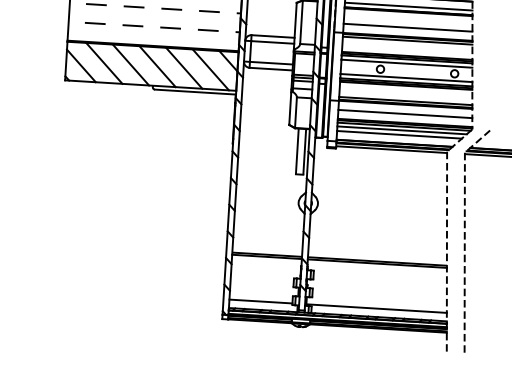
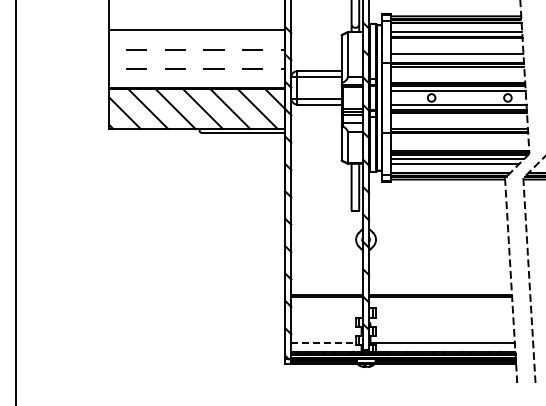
line: (404, 114) -> (459, 142), removed
line: (261, 301) -> (324, 343), solid -> dashed

